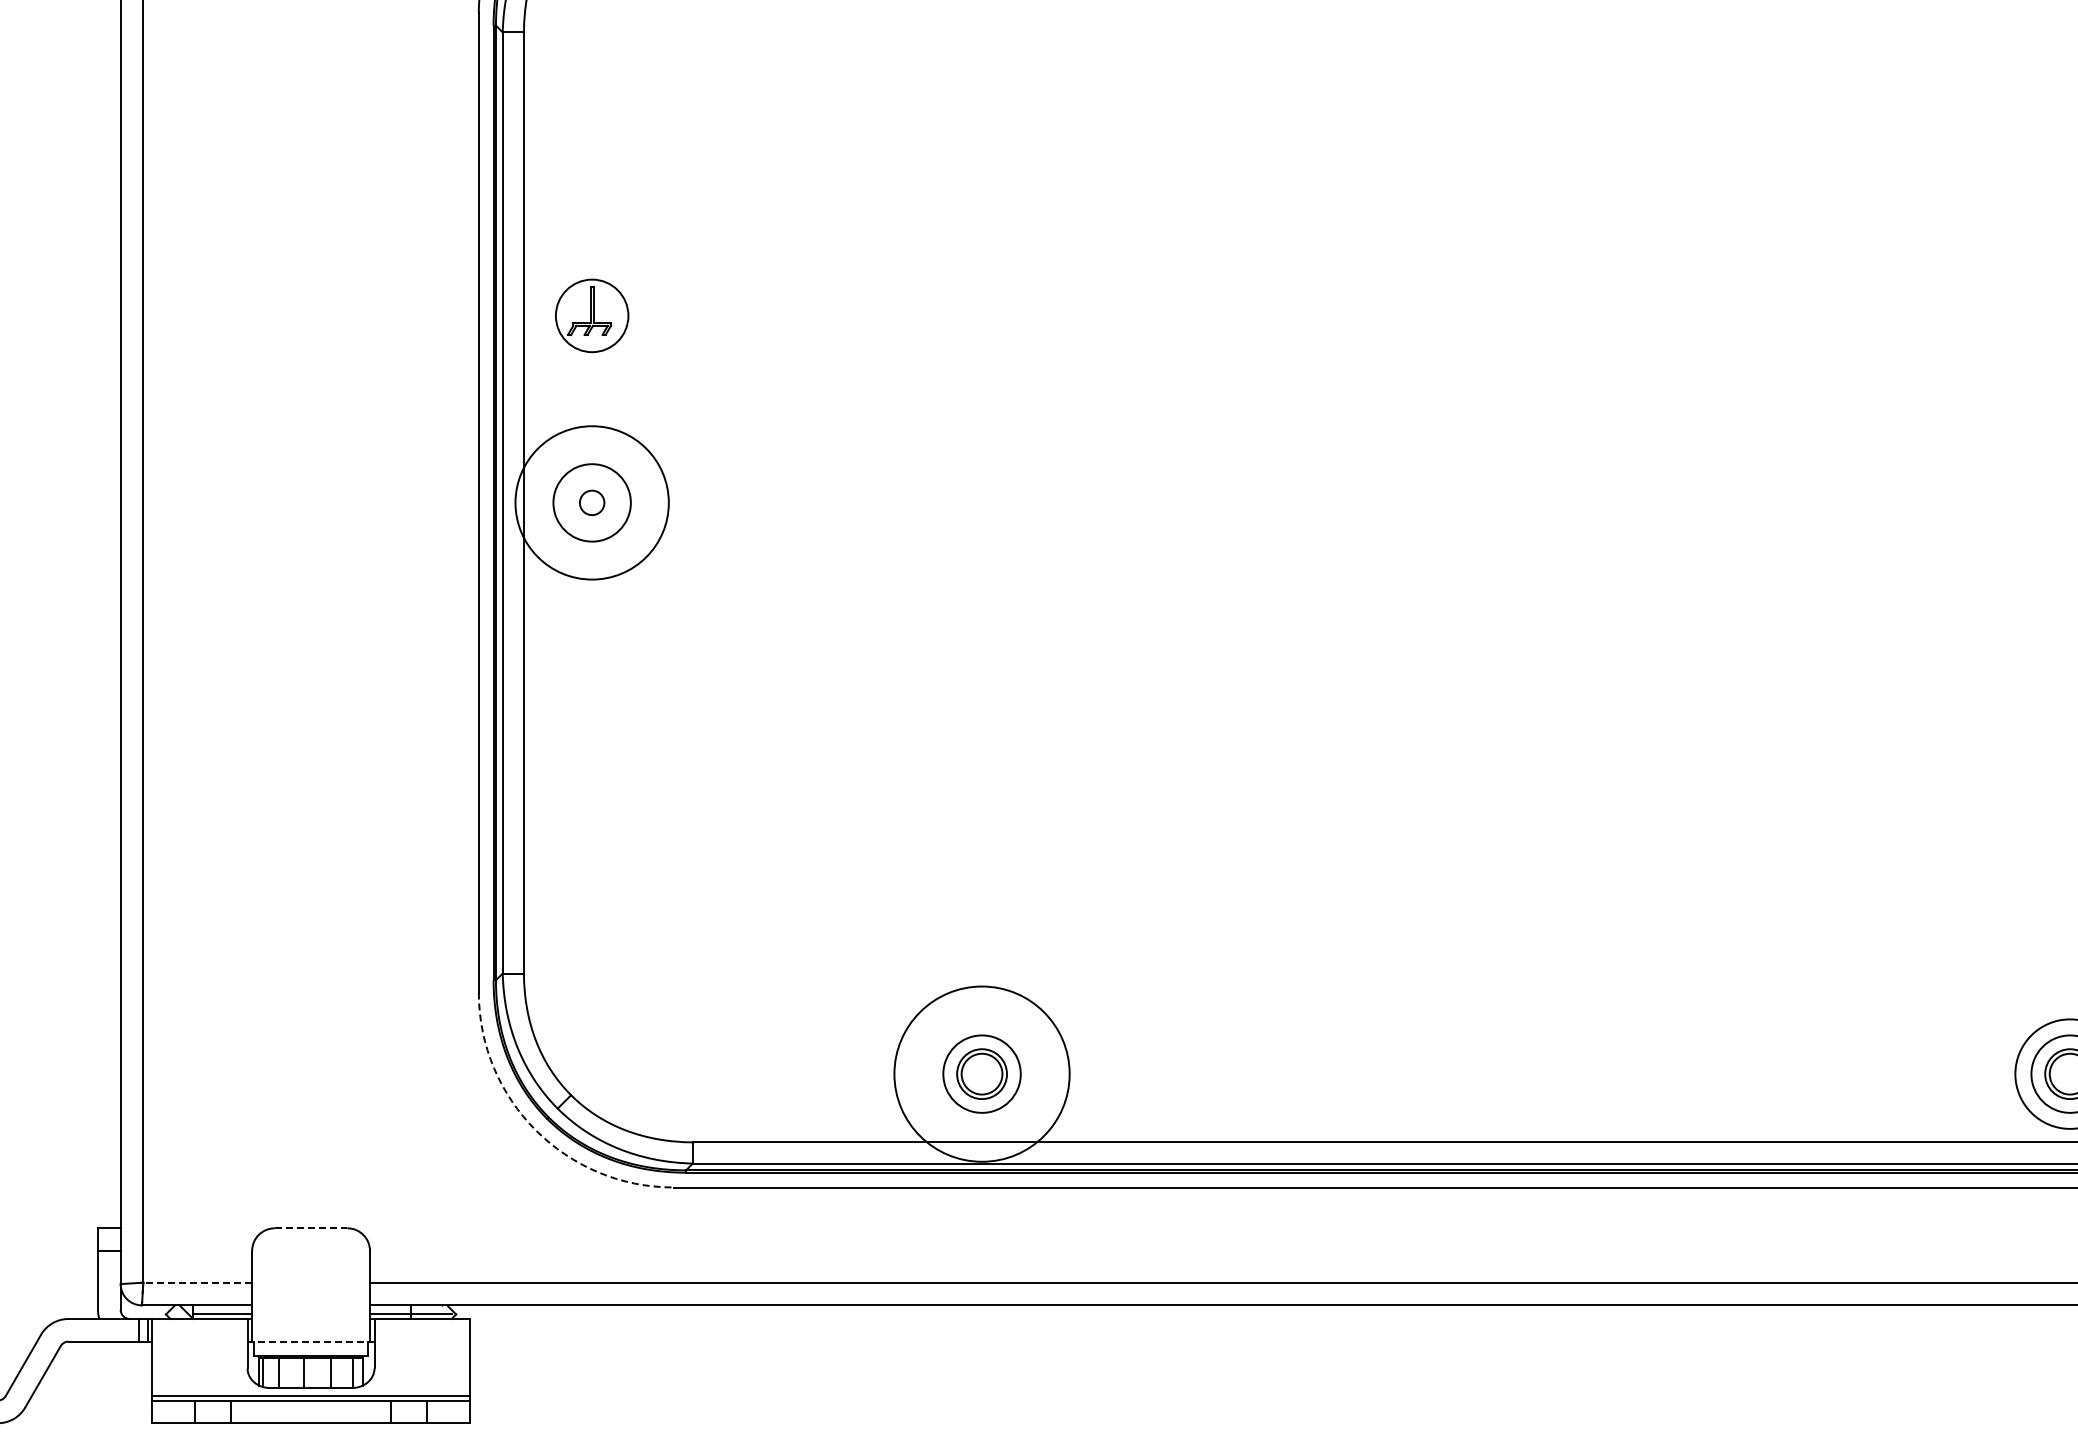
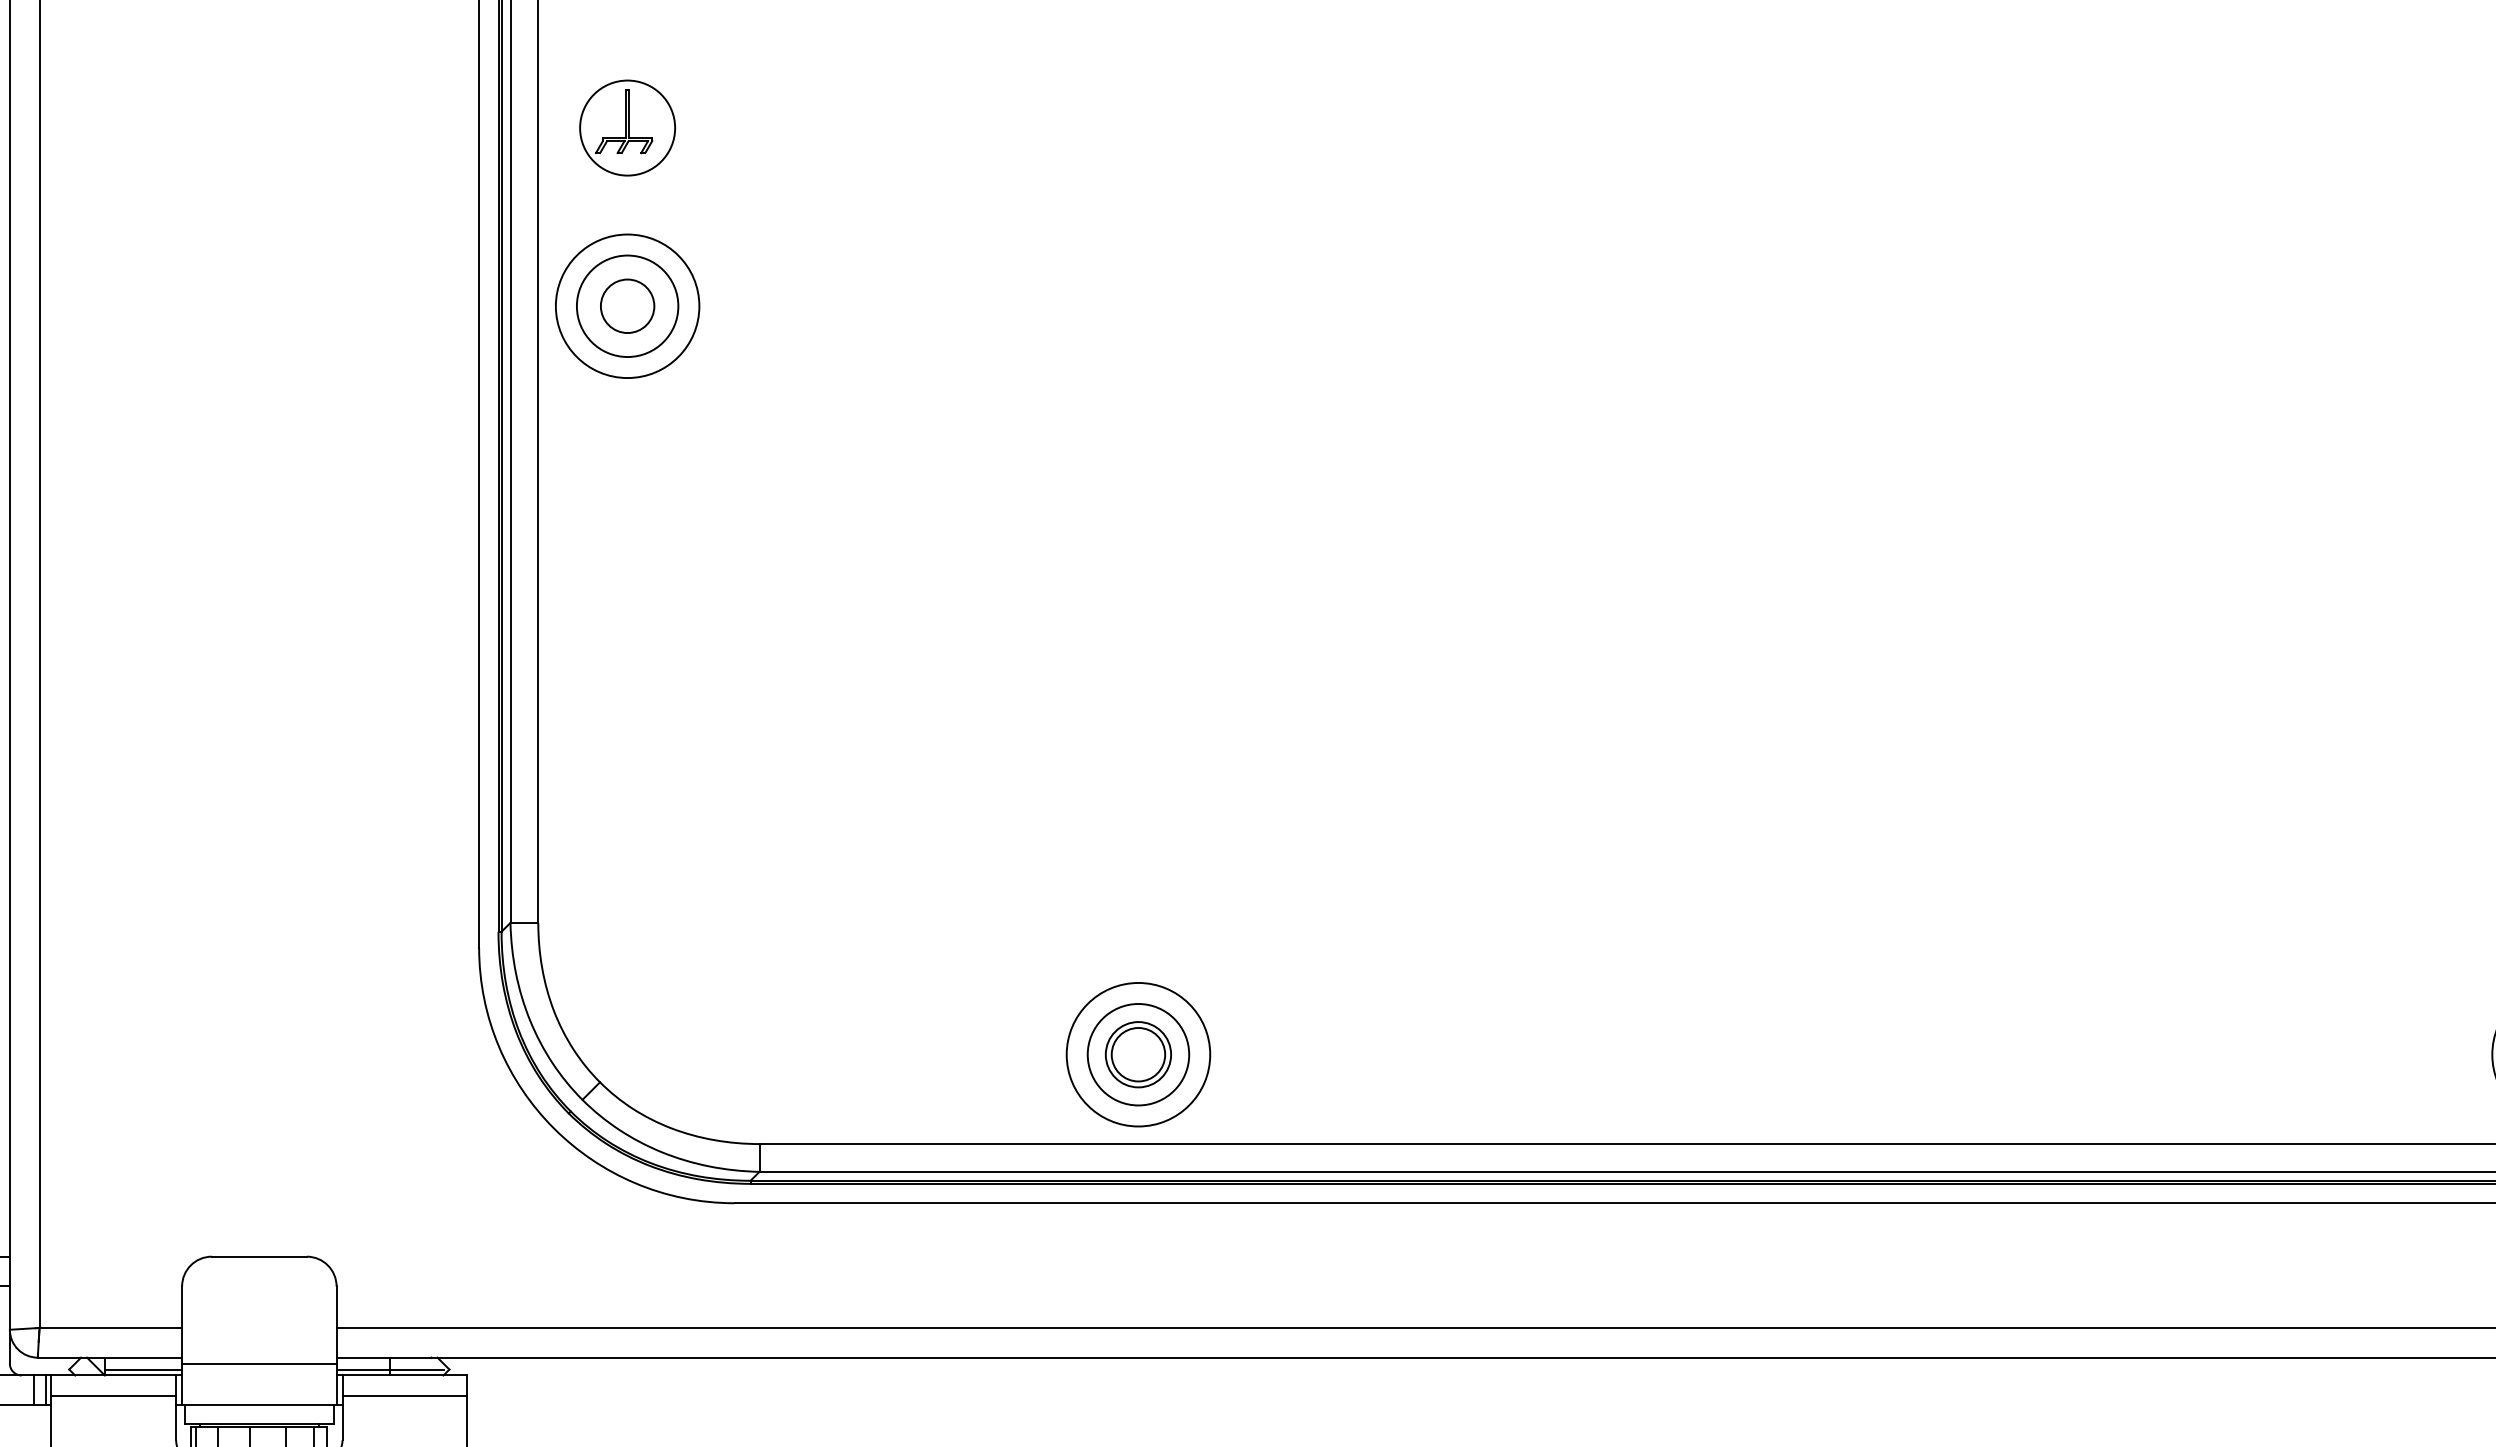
part: (592, 315) -> (628, 127), moved
circle: (591, 502) -> (626, 305), size x0.71
circle: (591, 502) -> (626, 305), size x1.67
circle: (981, 1073) -> (1137, 1053), size x0.62
arc: (535, 1130) -> (553, 1128), dashed -> solid
line: (311, 1228) -> (259, 1256), dashed -> solid
line: (197, 1282) -> (110, 1327), dashed -> solid
line: (311, 1309) -> (259, 1363), added
line: (199, 1334) -> (113, 1395), added
line: (421, 1334) -> (404, 1395), added
line: (310, 1341) -> (258, 1405), dashed -> solid

